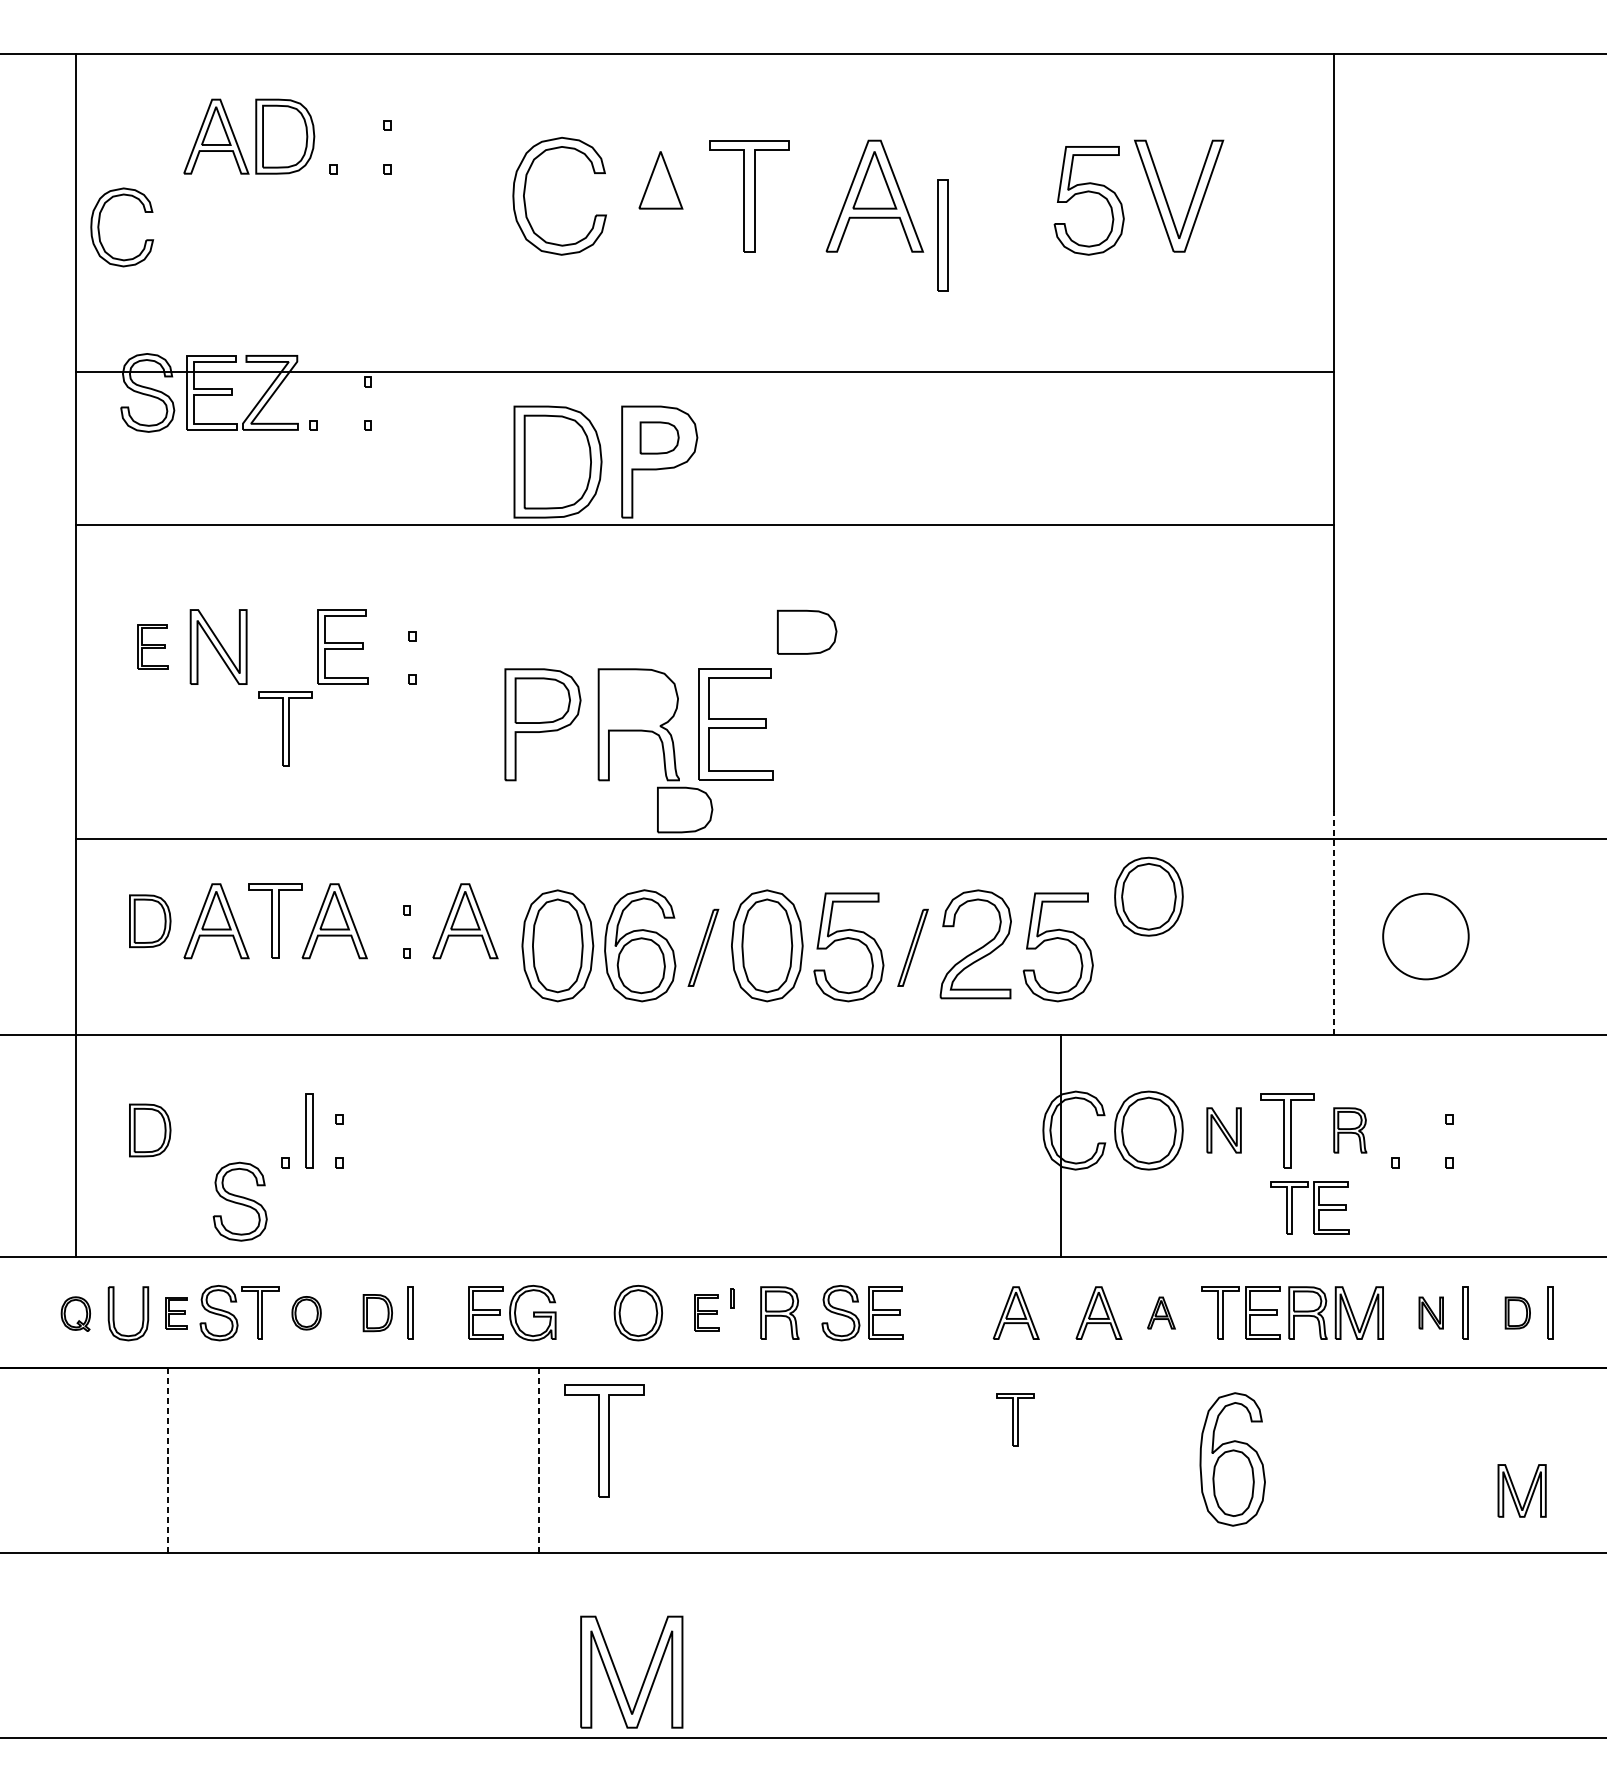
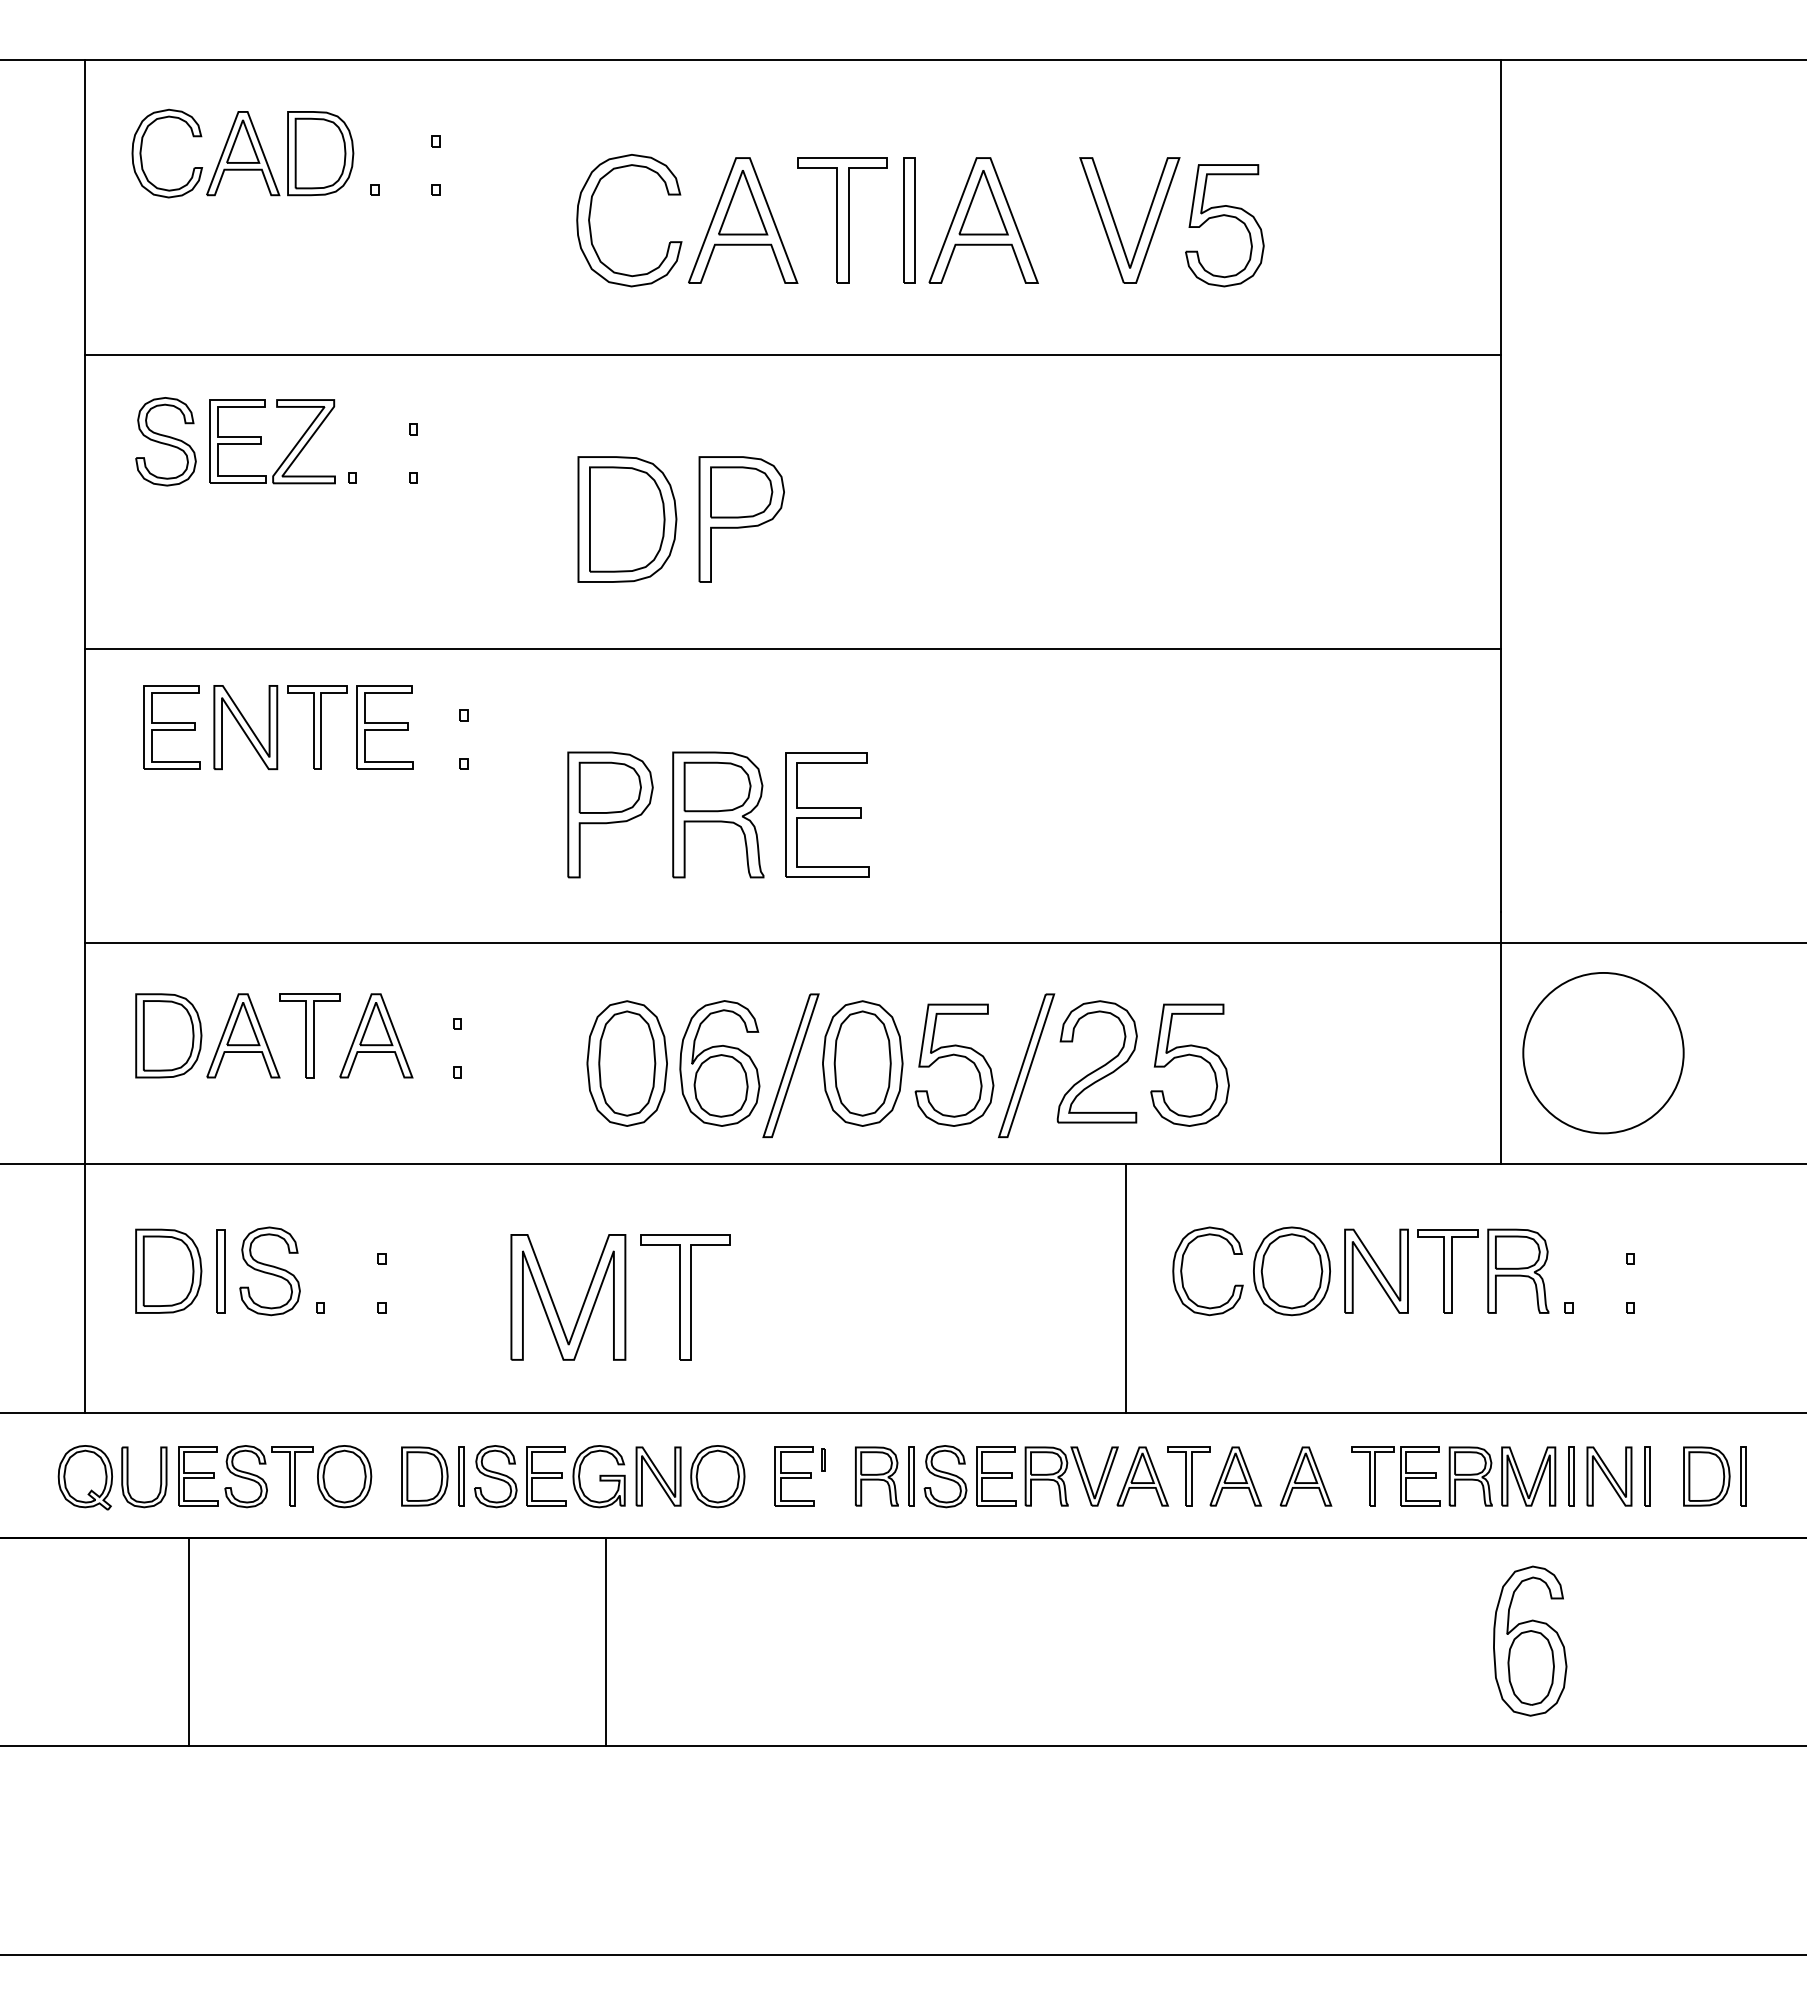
part: (661, 196) -> (743, 220), added
part: (1167, 200) -> (1116, 225), moved
part: (100, 232) -> (142, 159), moved
part: (943, 235) -> (909, 220), moved
line: (704, 372) -> (792, 354), moved
part: (659, 438) -> (741, 492), size x1.43
line: (704, 525) -> (792, 648), moved
part: (807, 631) -> (717, 786), moved
part: (152, 647) -> (171, 727), size x1.67
part: (285, 728) -> (317, 727), moved
part: (684, 809) -> (769, 910), removed
part: (1148, 896) -> (1291, 1008), removed
part: (149, 920) -> (168, 1035), size x1.43
part: (465, 920) -> (523, 1035), removed
line: (1334, 922) -> (1500, 1037), dashed -> solid
circle: (1425, 936) -> (1603, 1052), size x1.67
part: (703, 947) -> (790, 1065), size x1.67
part: (912, 947) -> (1026, 1065), size x1.67
part: (149, 1129) -> (168, 1270), size x1.43
part: (1224, 1129) -> (1376, 1270), size x1.67
part: (1350, 1129) -> (1518, 1270), size x1.67
part: (309, 1130) -> (220, 1271), moved
line: (1060, 1145) -> (1125, 1288), moved
part: (239, 1201) -> (269, 1271), moved
part: (1309, 1208) -> (1472, 1358), removed
part: (948, 1308) -> (1066, 1471), added
part: (75, 1313) -> (84, 1477), size x1.67
part: (176, 1313) -> (198, 1476), size x1.67
part: (306, 1313) -> (344, 1476), size x1.67
part: (377, 1313) -> (424, 1476), size x1.43
part: (440, 1313) -> (495, 1476), added
part: (585, 1313) -> (658, 1476), added
part: (706, 1313) -> (794, 1476), size x1.43
part: (810, 1313) -> (911, 1476), added
part: (1160, 1313) -> (1305, 1476), size x1.67
part: (1397, 1313) -> (1571, 1476), added
part: (1431, 1313) -> (1609, 1476), size x1.67
part: (1517, 1313) -> (1706, 1476), size x1.67
part: (1015, 1419) -> (1188, 1476), moved
part: (604, 1441) -> (685, 1297), moved
part: (1232, 1458) -> (1530, 1640), moved
line: (168, 1459) -> (189, 1641), dashed -> solid
line: (538, 1459) -> (605, 1641), dashed -> solid
part: (1516, 1492) -> (1705, 1678), removed
part: (619, 1677) -> (554, 1303), moved

